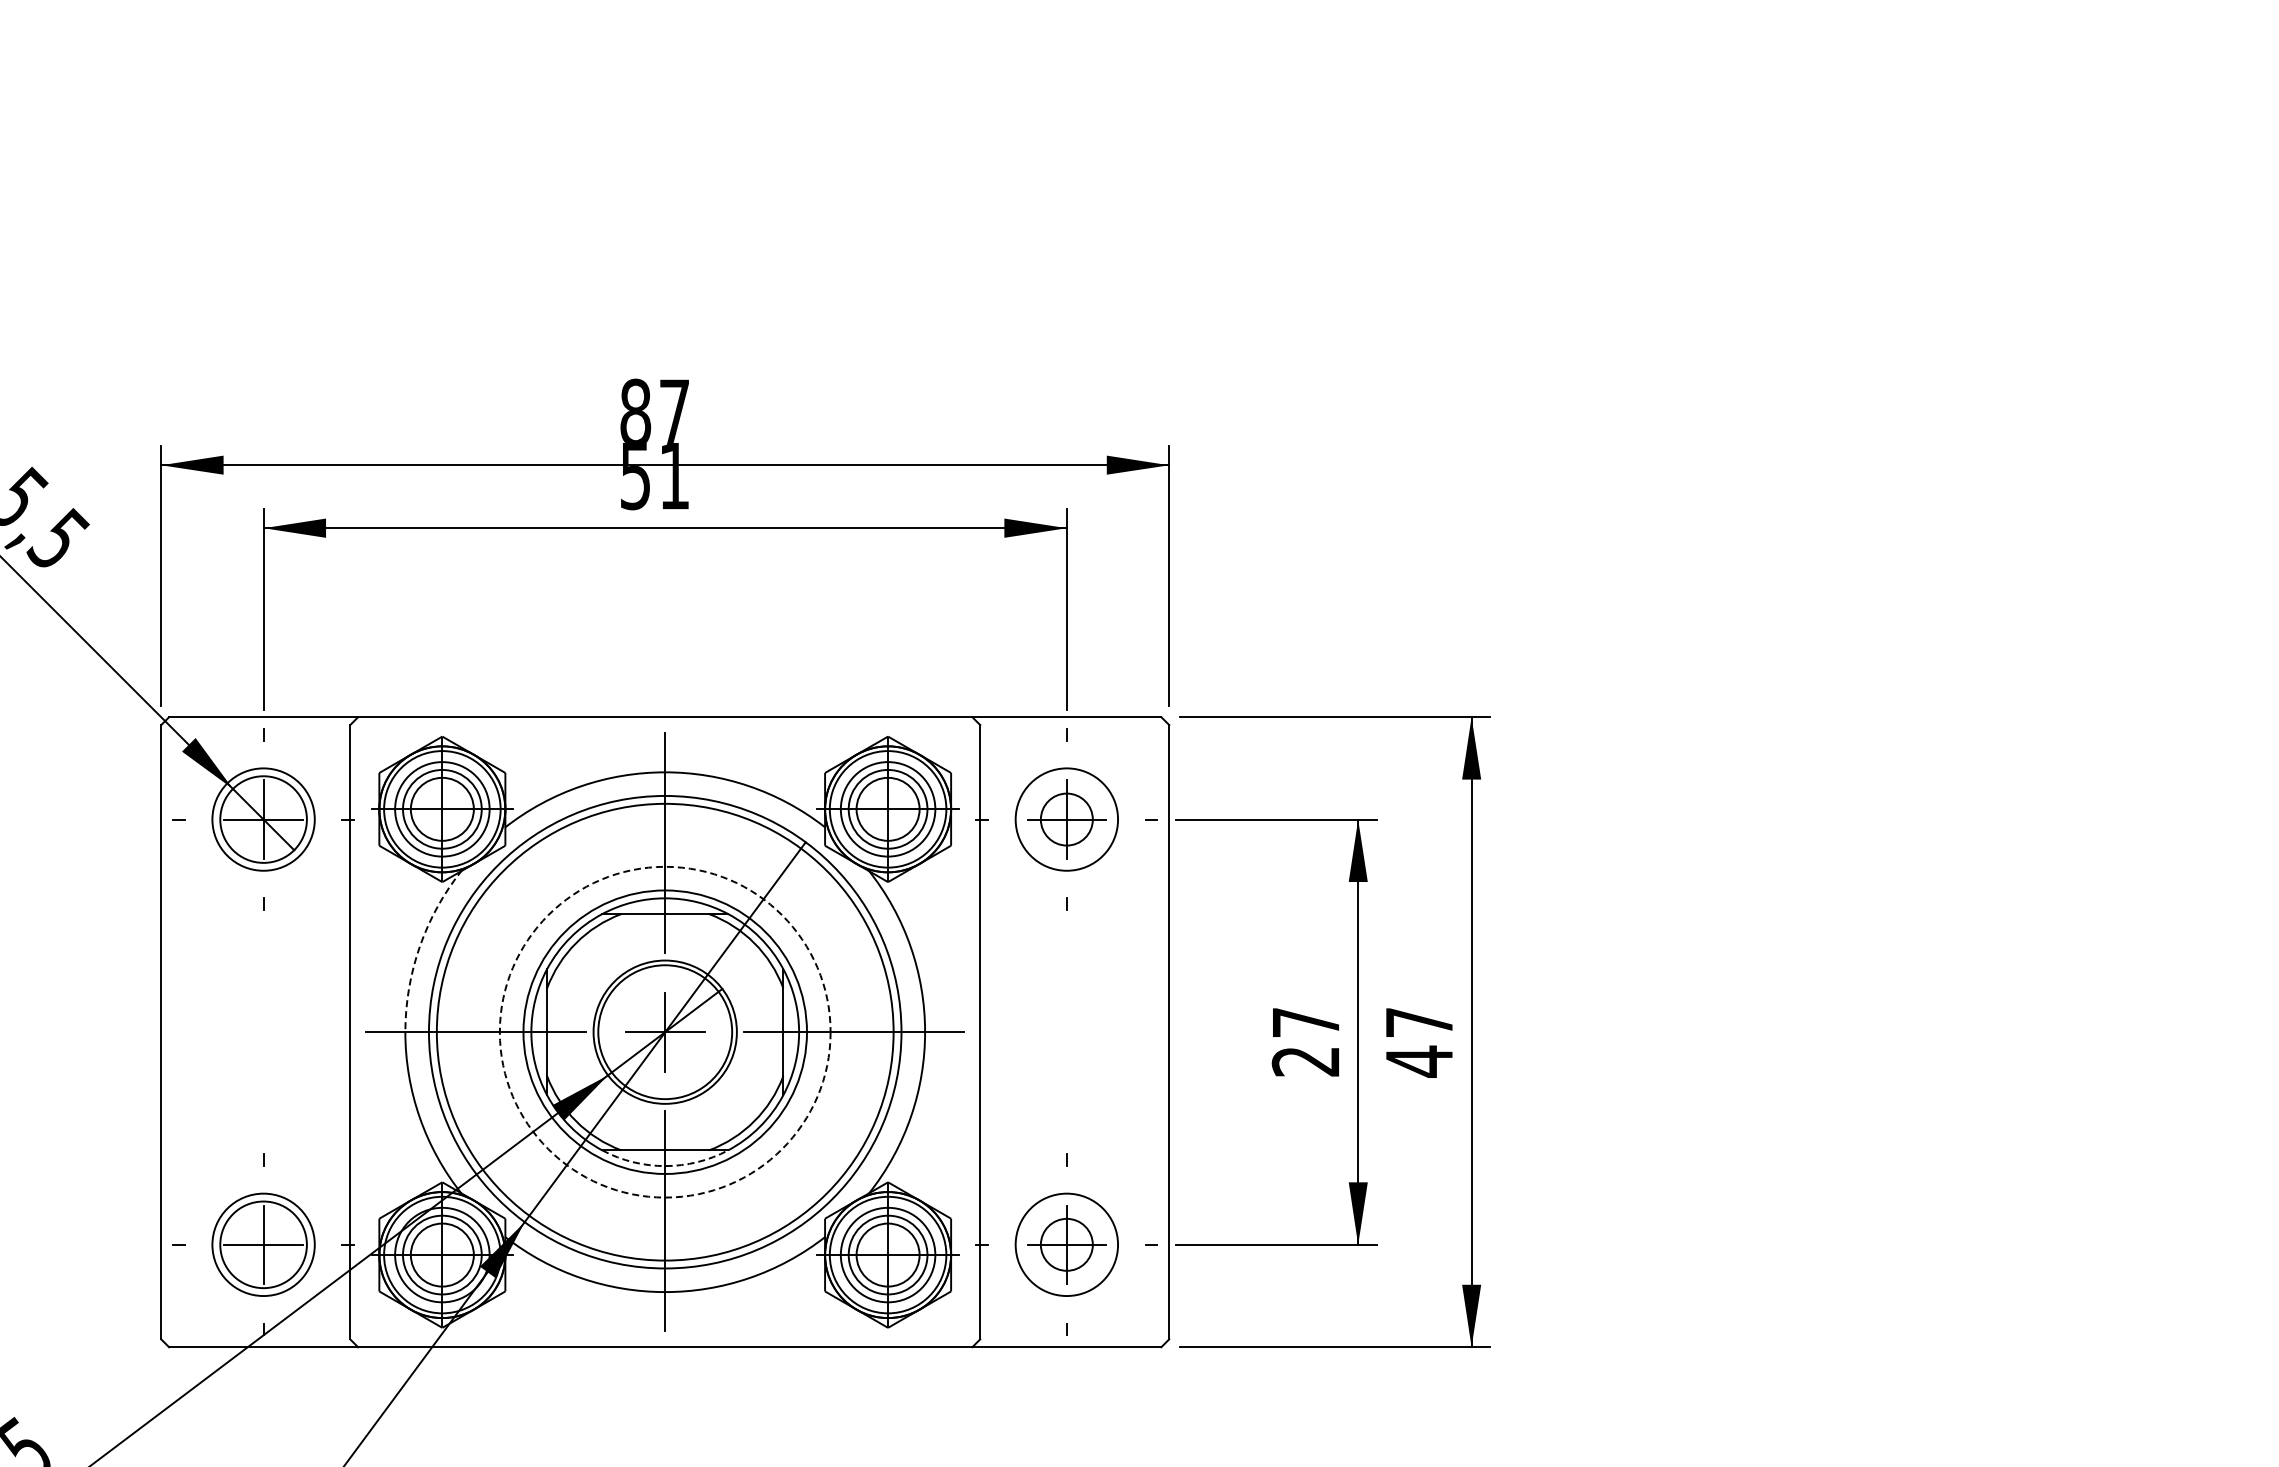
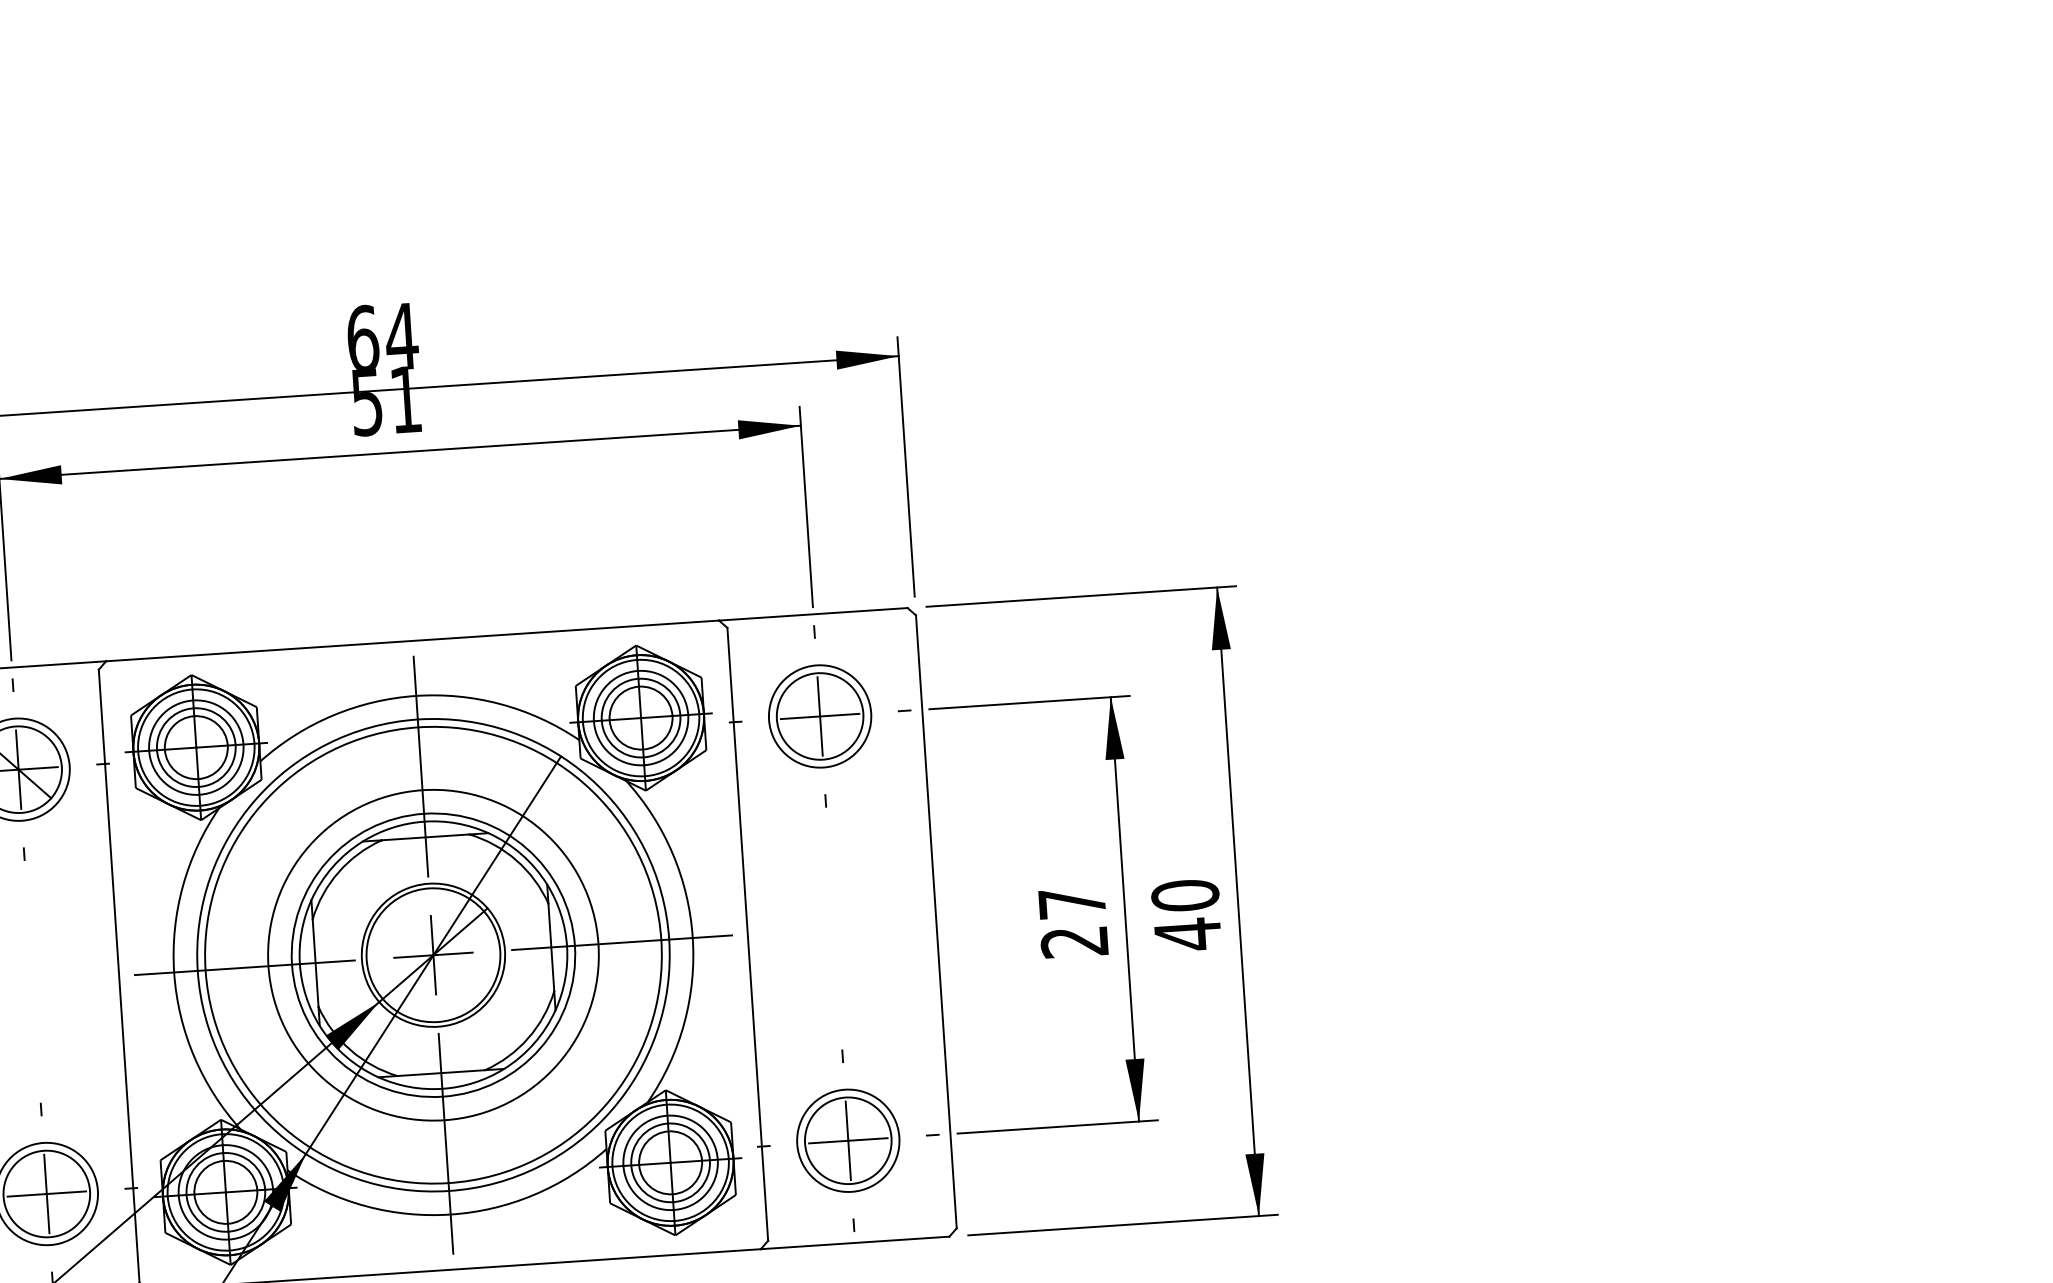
text: (655, 411) -> (382, 336), 87 -> 64
circle: (1066, 819) -> (819, 716), size x1.67
arc: (419, 946) -> (182, 886), dashed -> solid
text: (1419, 1022) -> (1185, 895), 47 -> 40
circle: (664, 1031) -> (432, 954), dashed -> solid
arc: (665, 1166) -> (442, 1089), dashed -> solid
circle: (1066, 1244) -> (847, 1140), size x1.67

